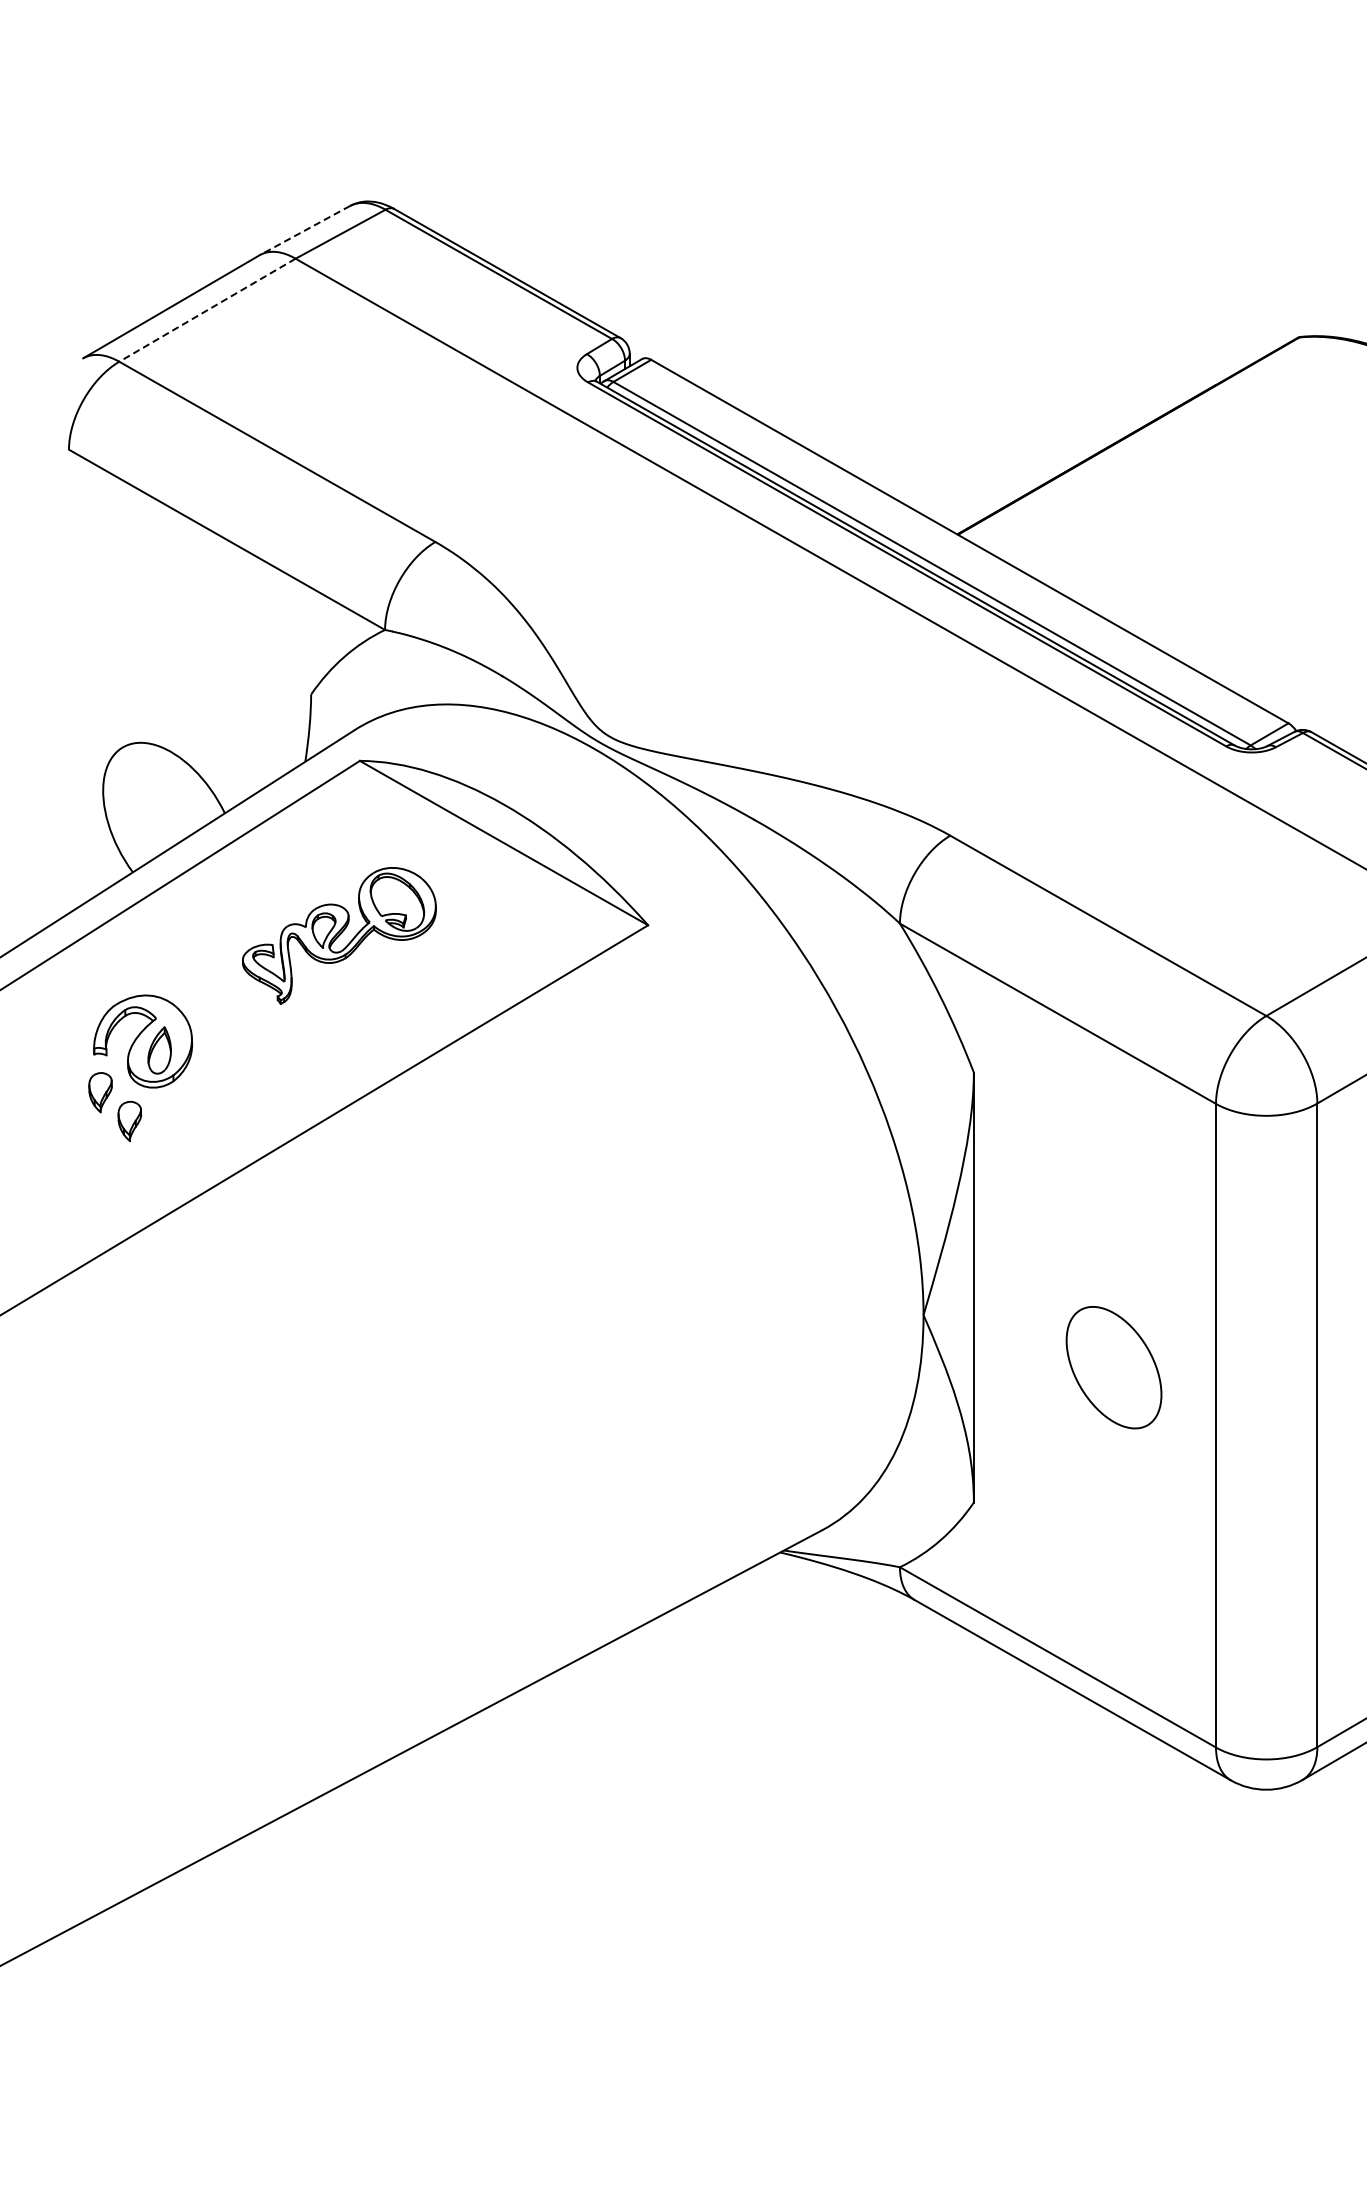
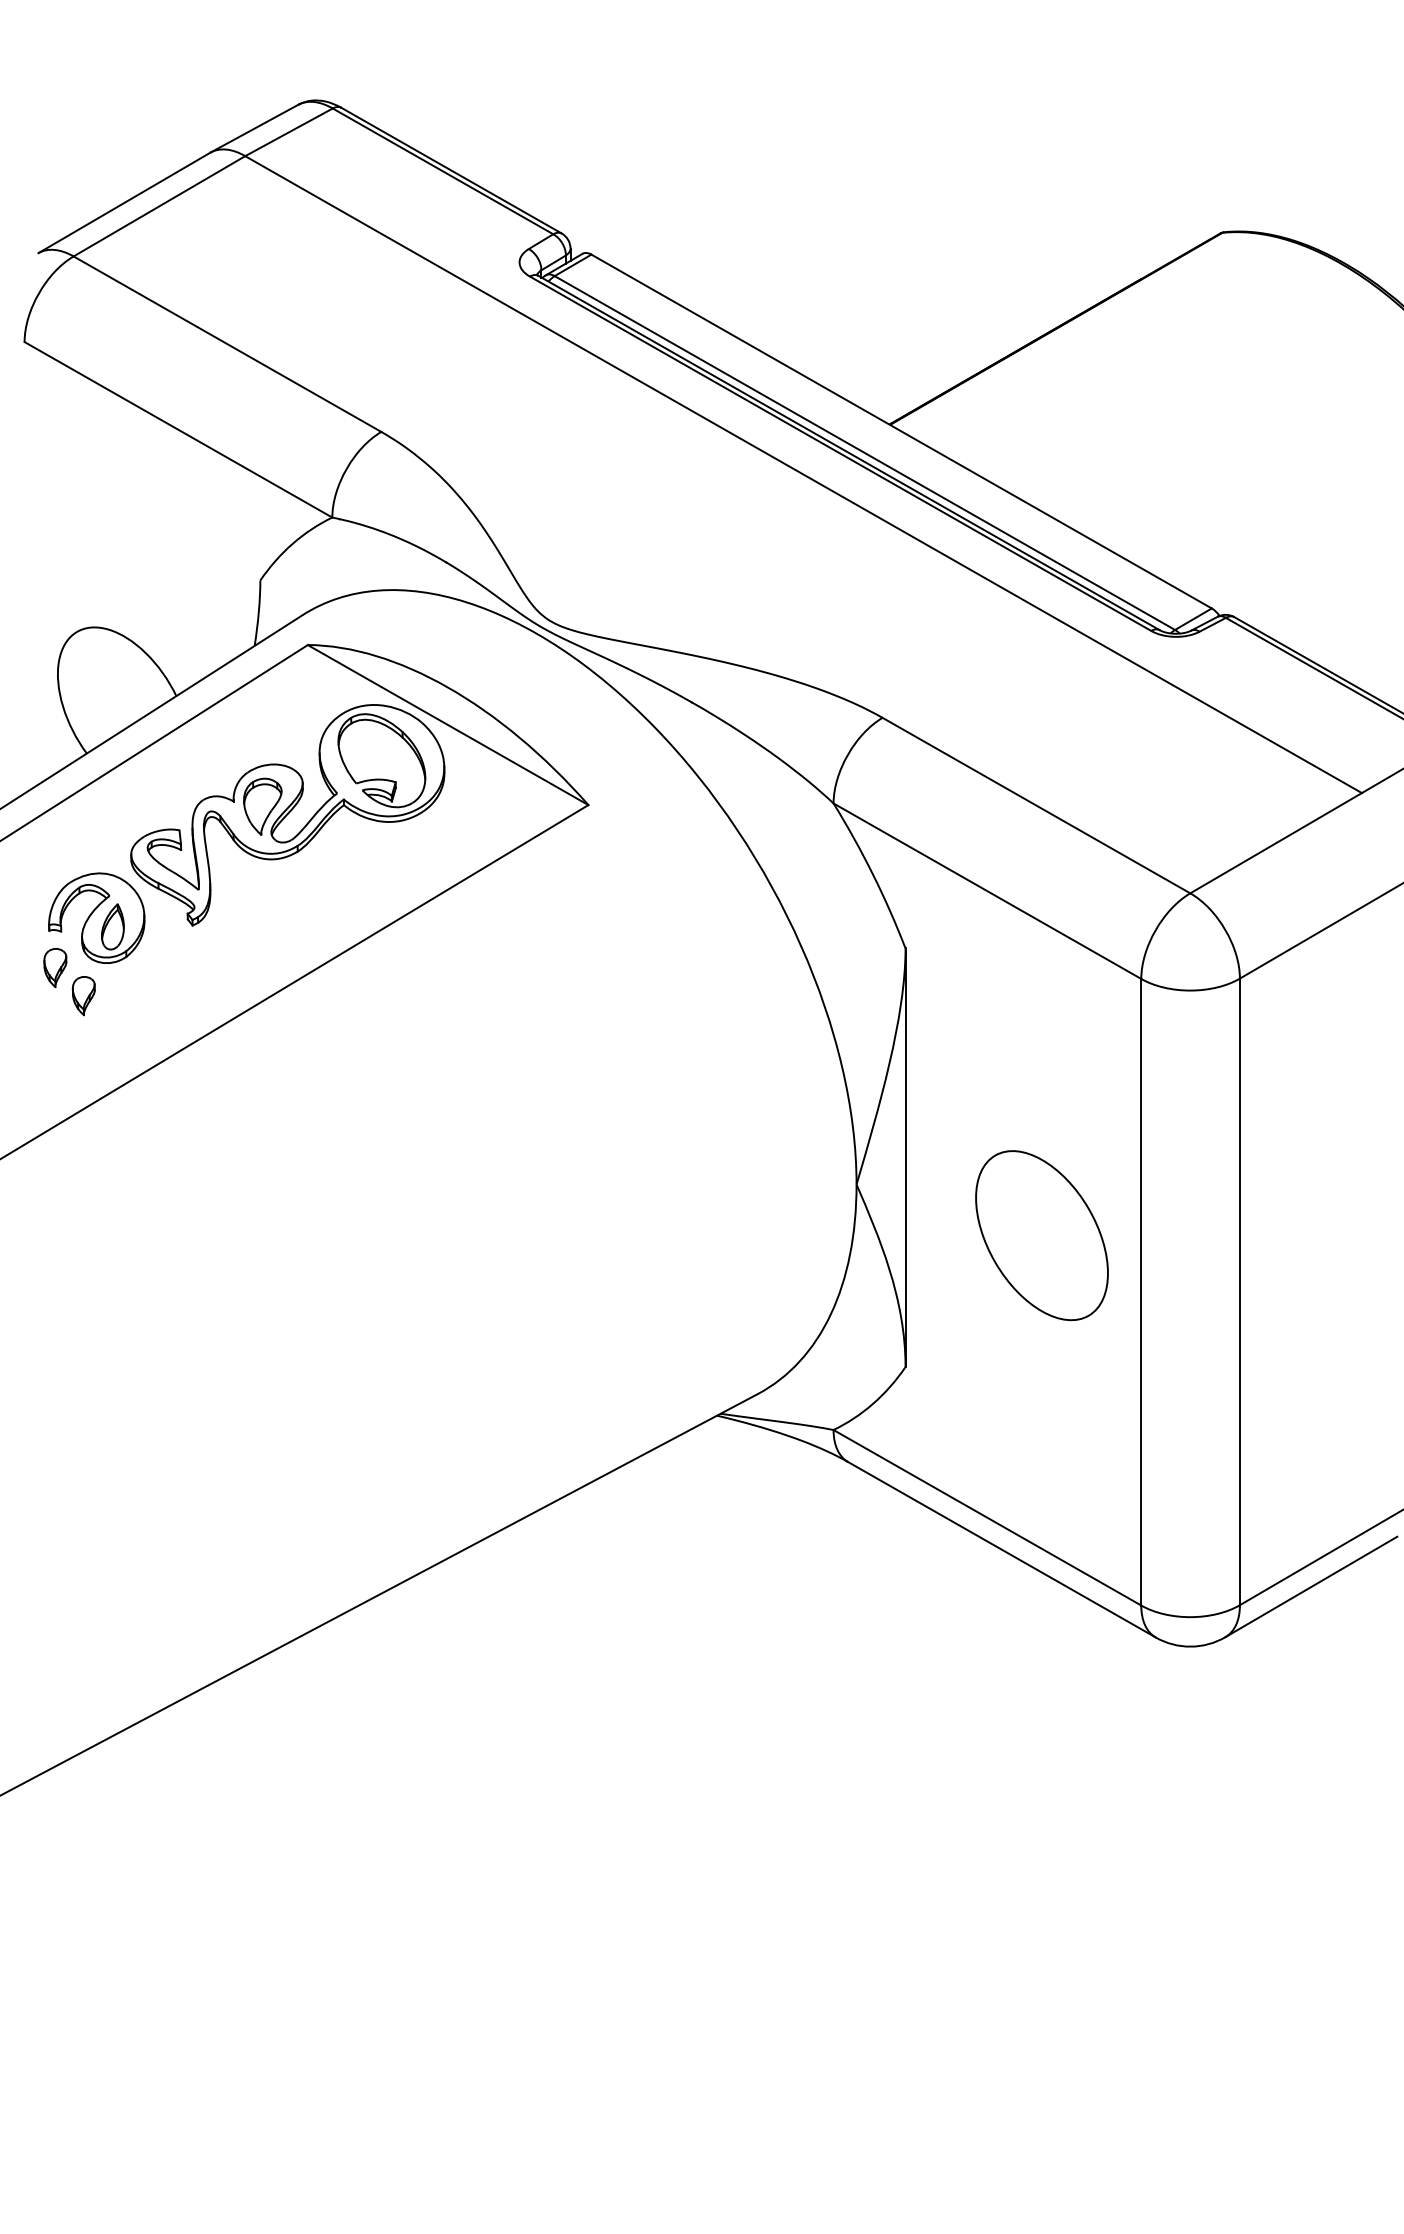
line: (305, 230) -> (254, 128), dashed -> solid
line: (207, 310) -> (159, 206), dashed -> solid
part: (339, 936) -> (287, 815), size x1.67
part: (1113, 1367) -> (1041, 1235), size x1.43

